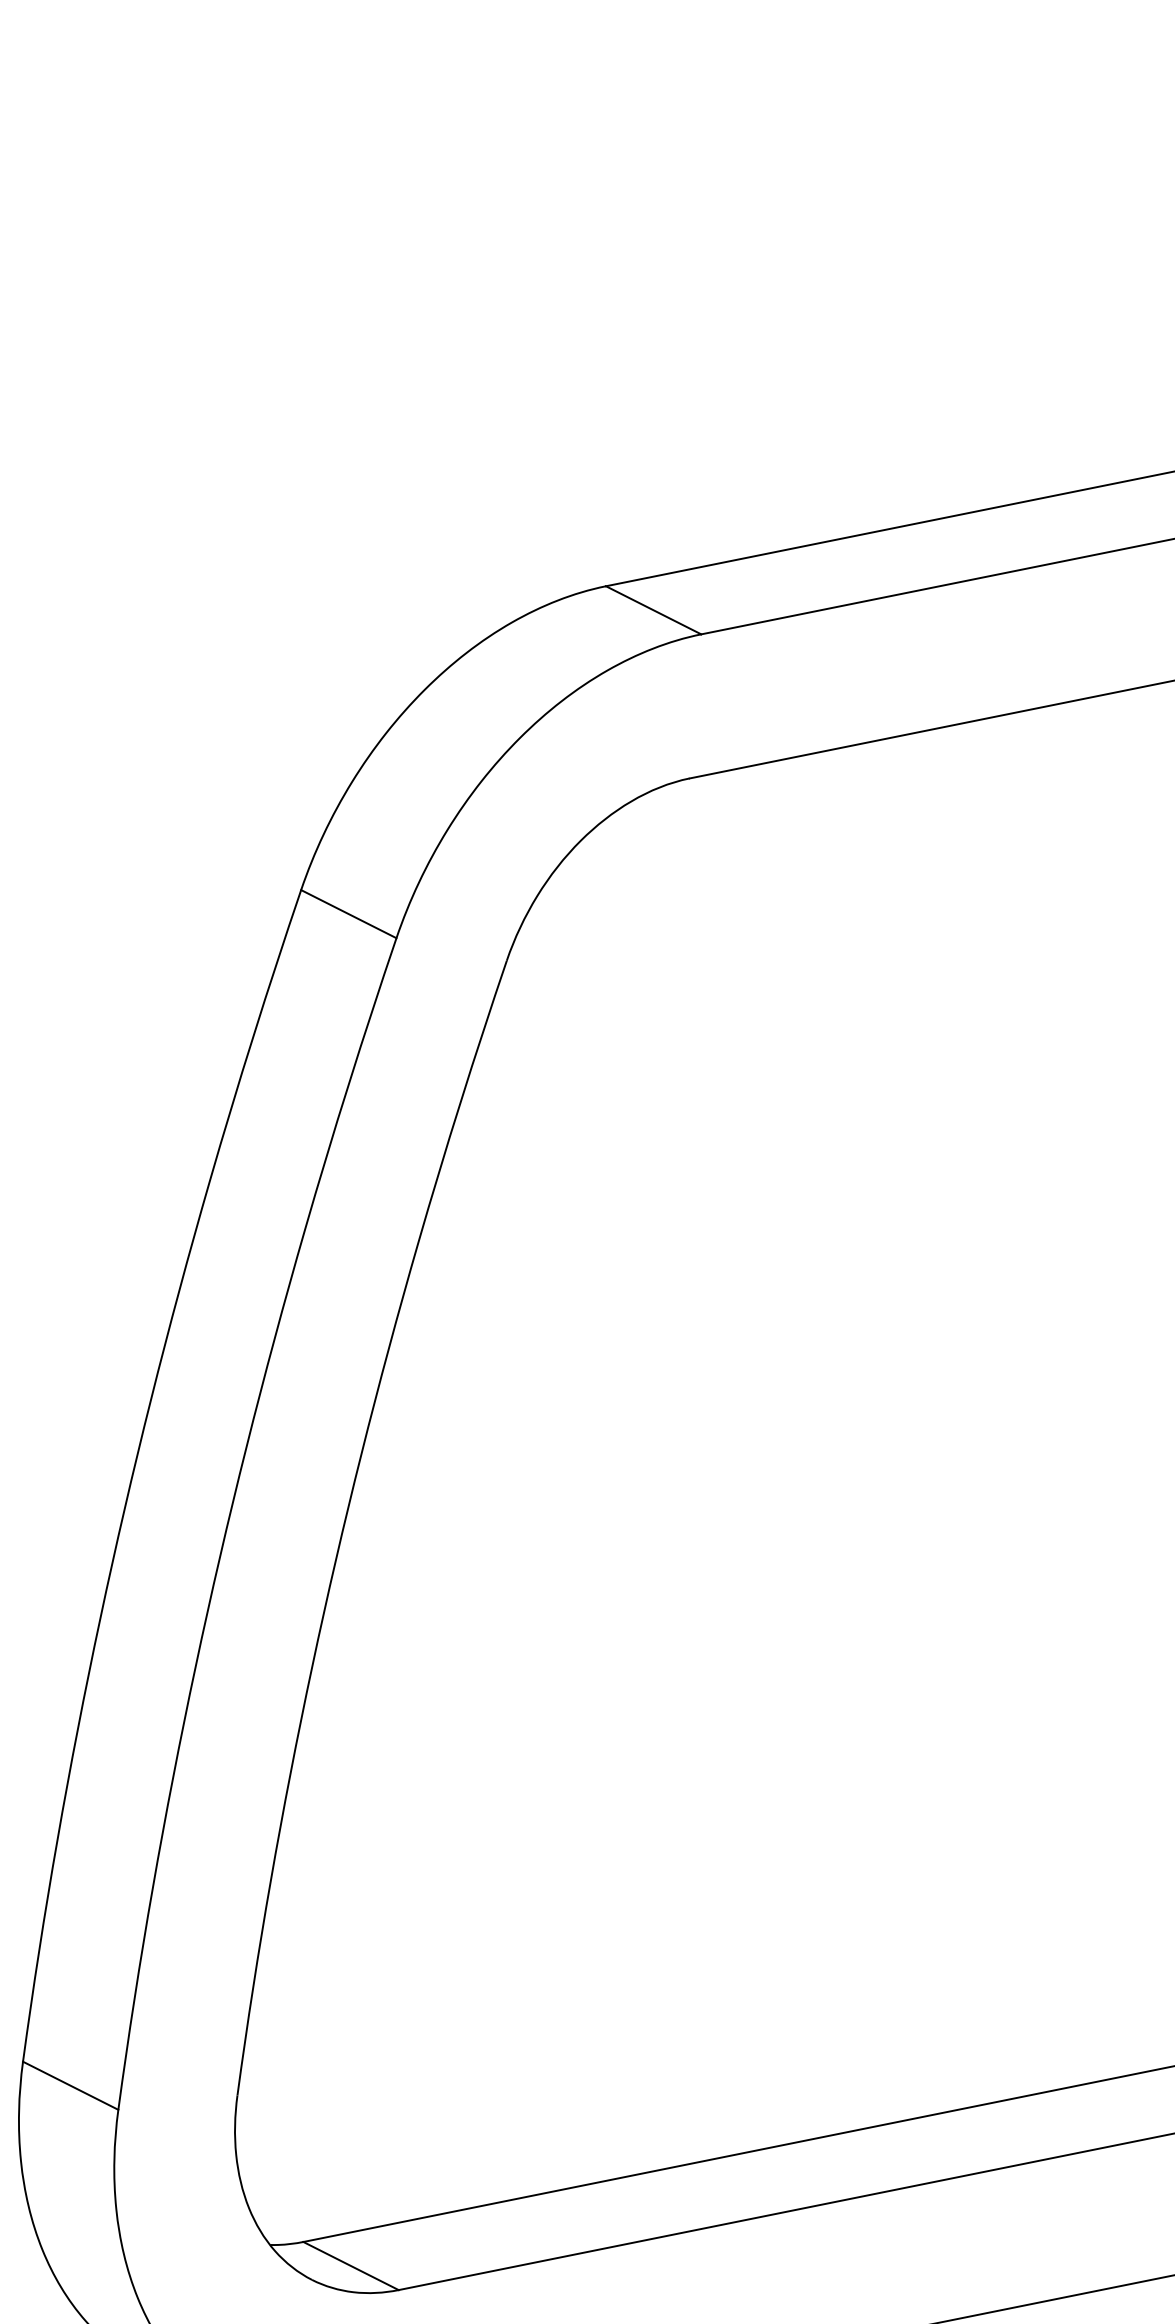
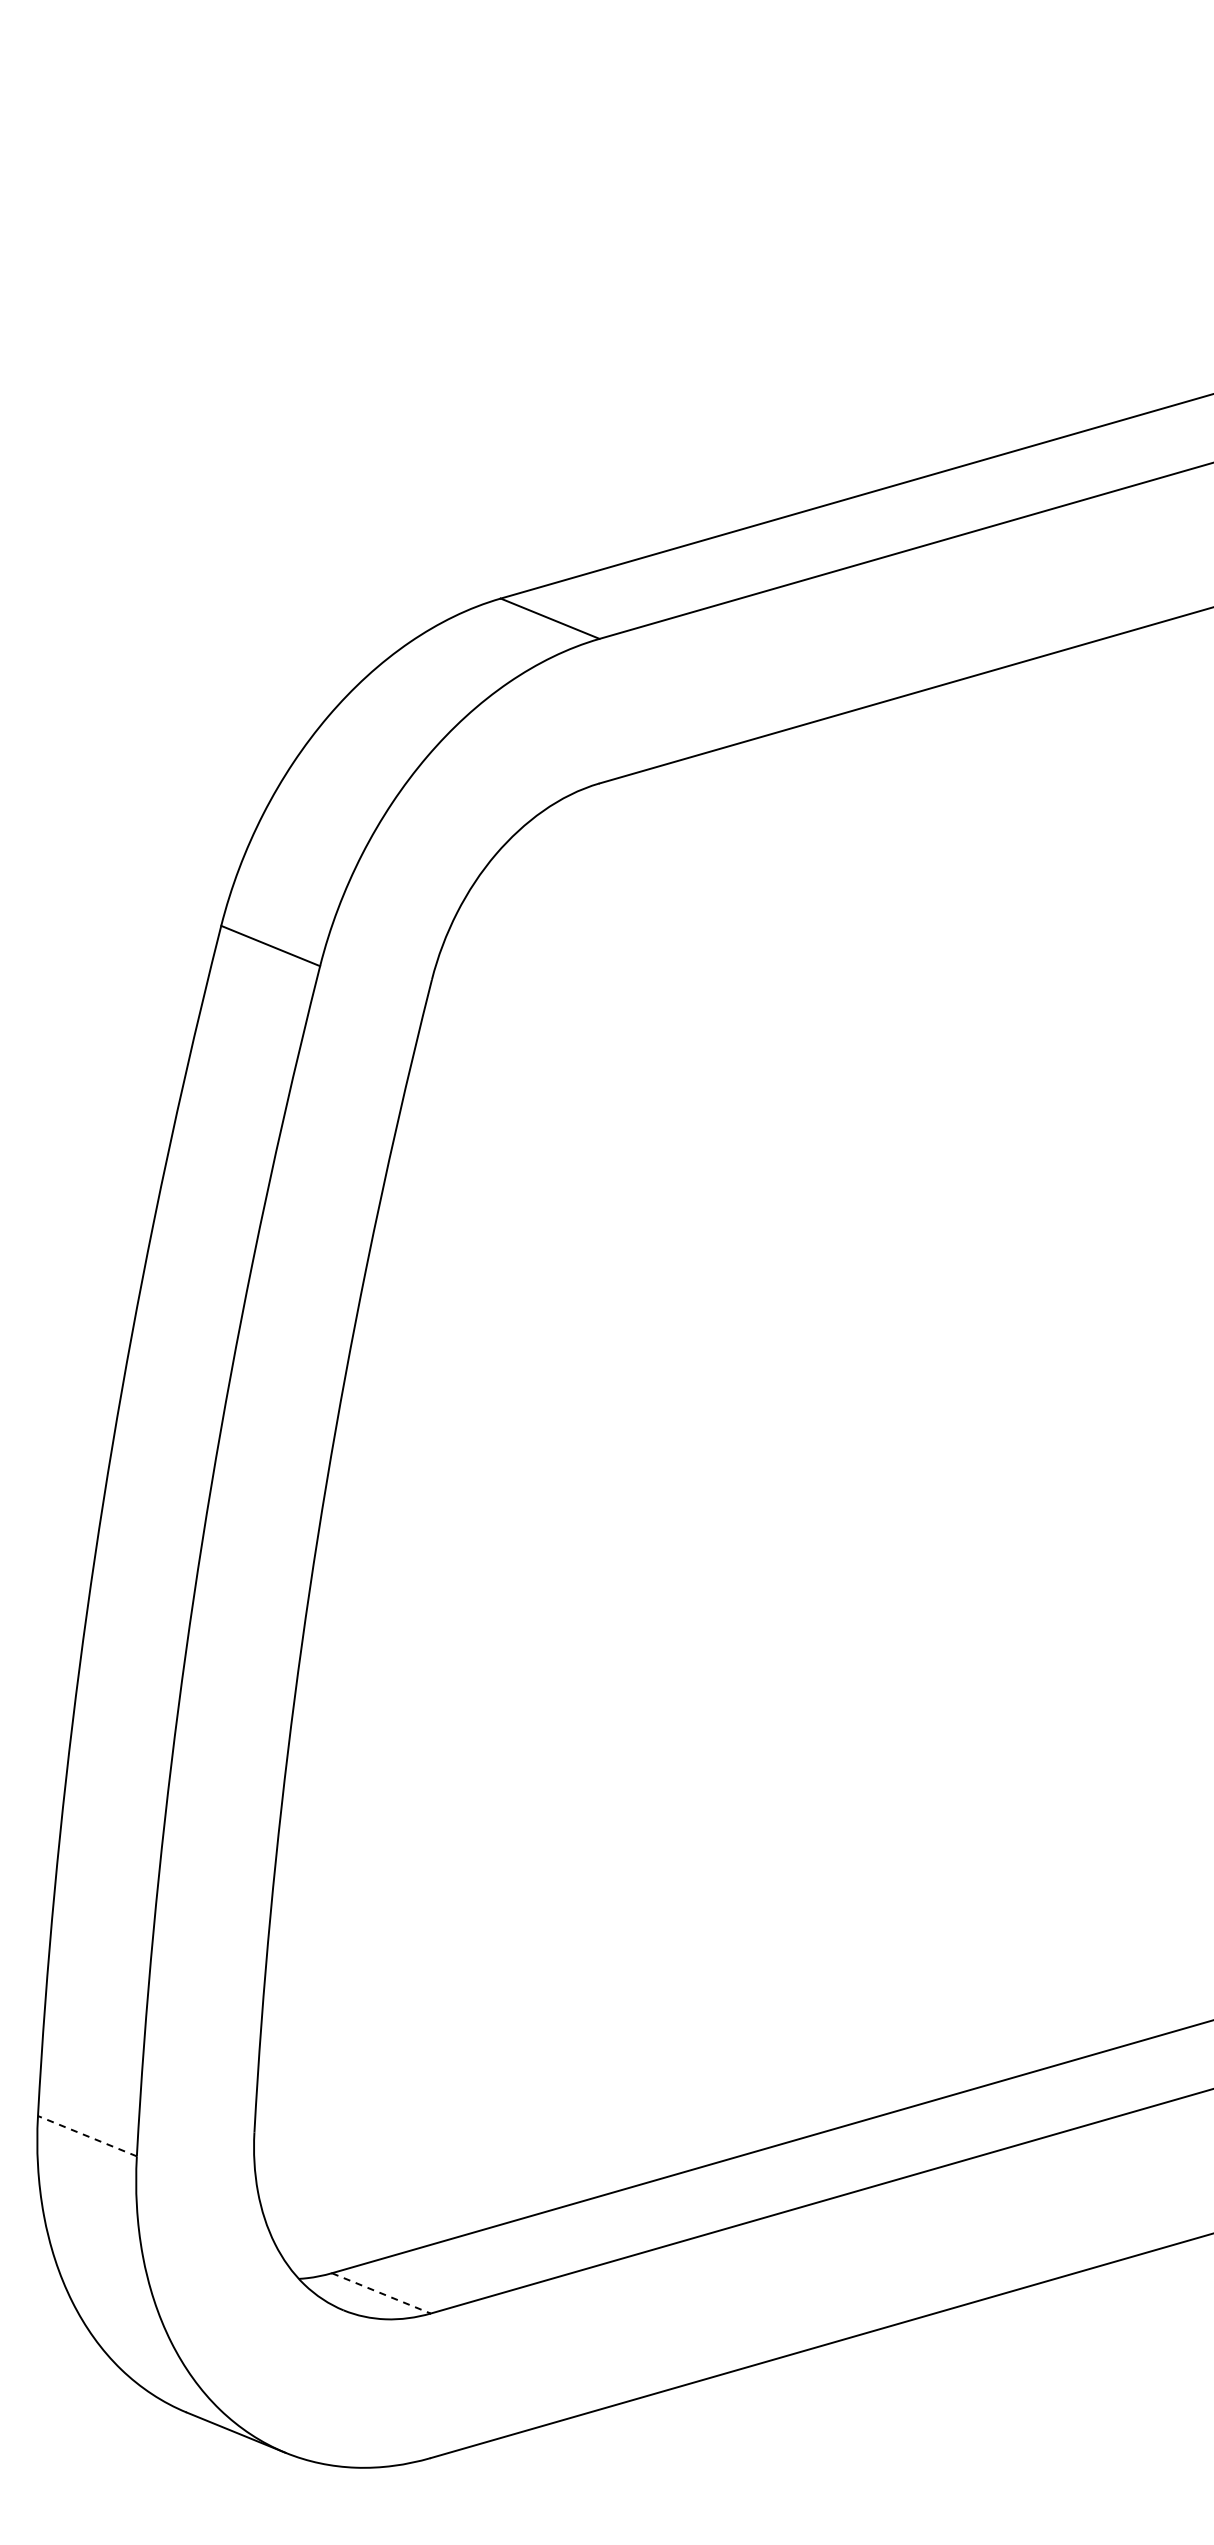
line: (69, 2086) -> (86, 2136), solid -> dashed
line: (351, 2266) -> (381, 2293), solid -> dashed

